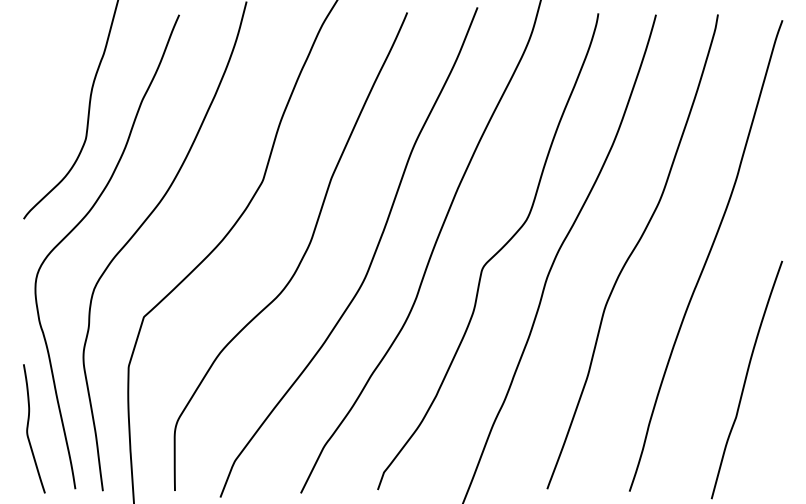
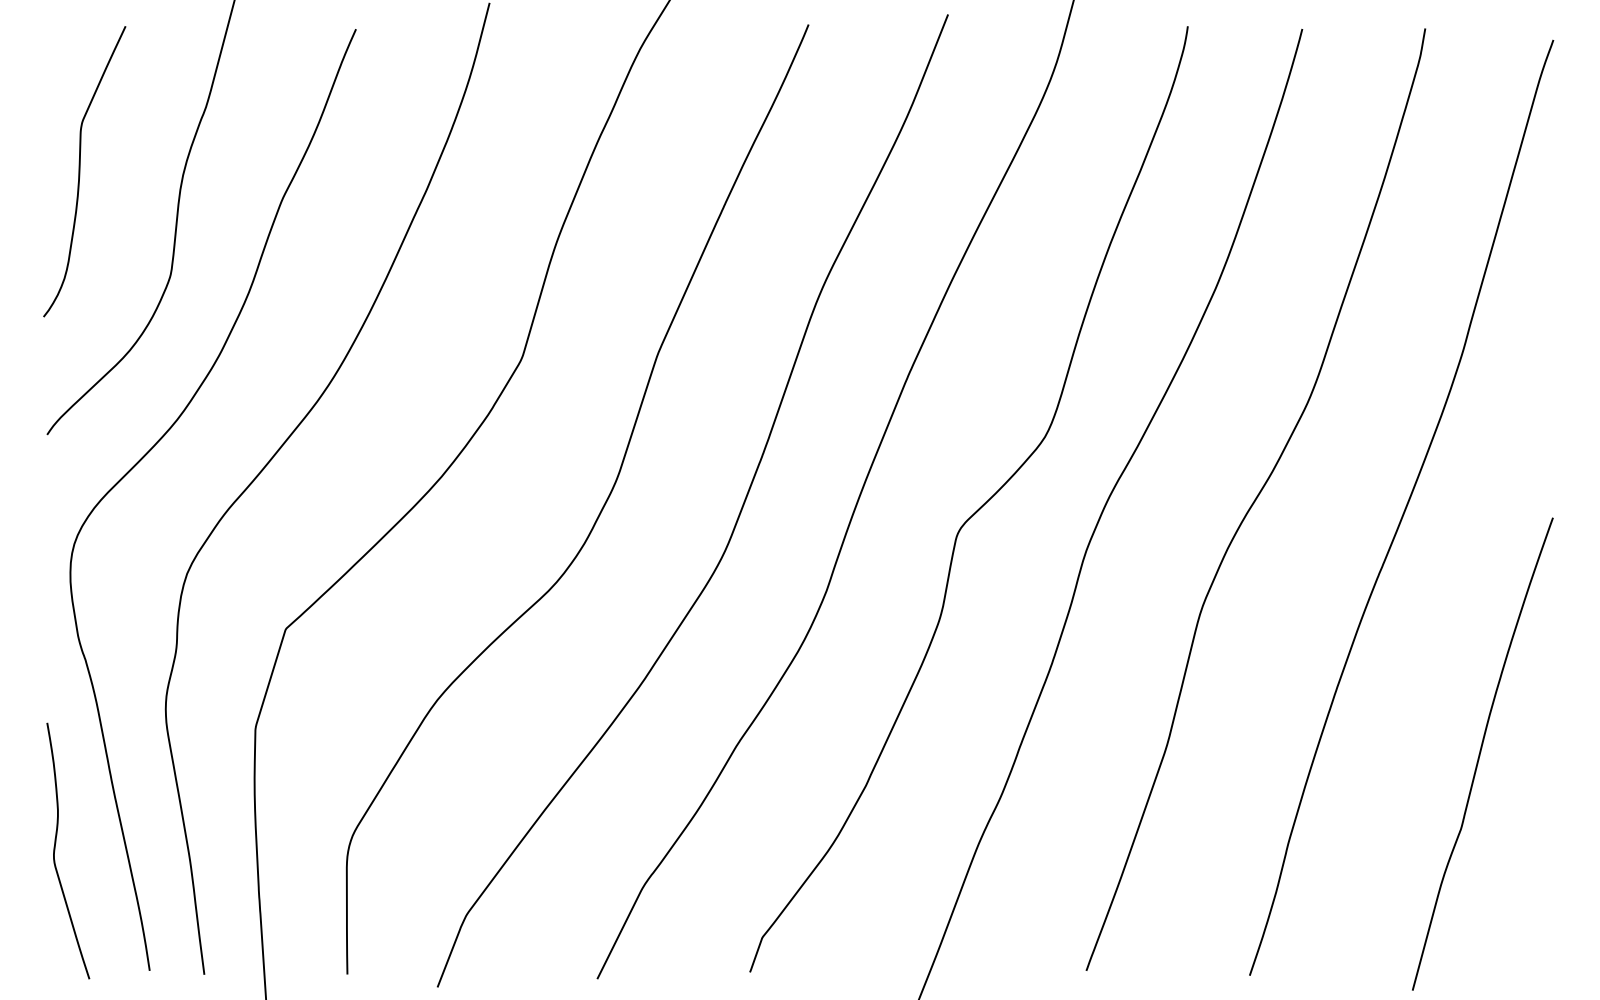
curve: (40, 86) -> (80, 171), added

